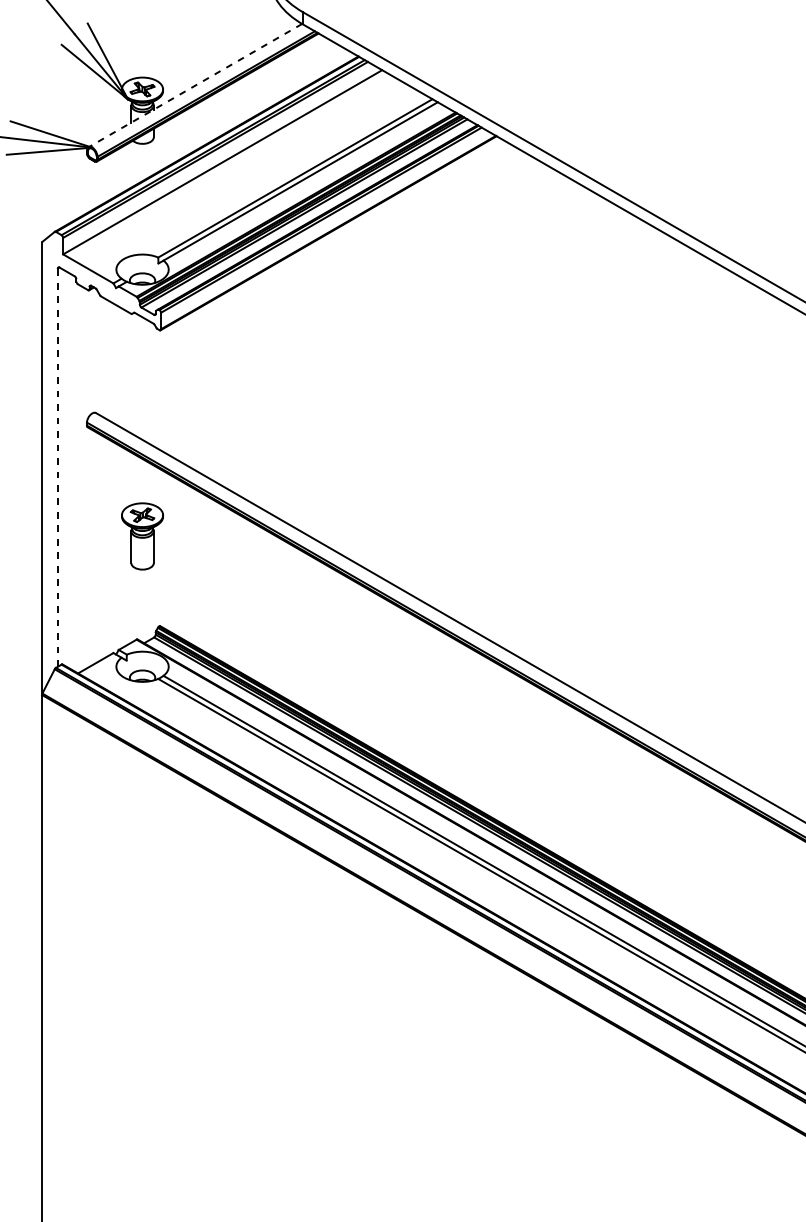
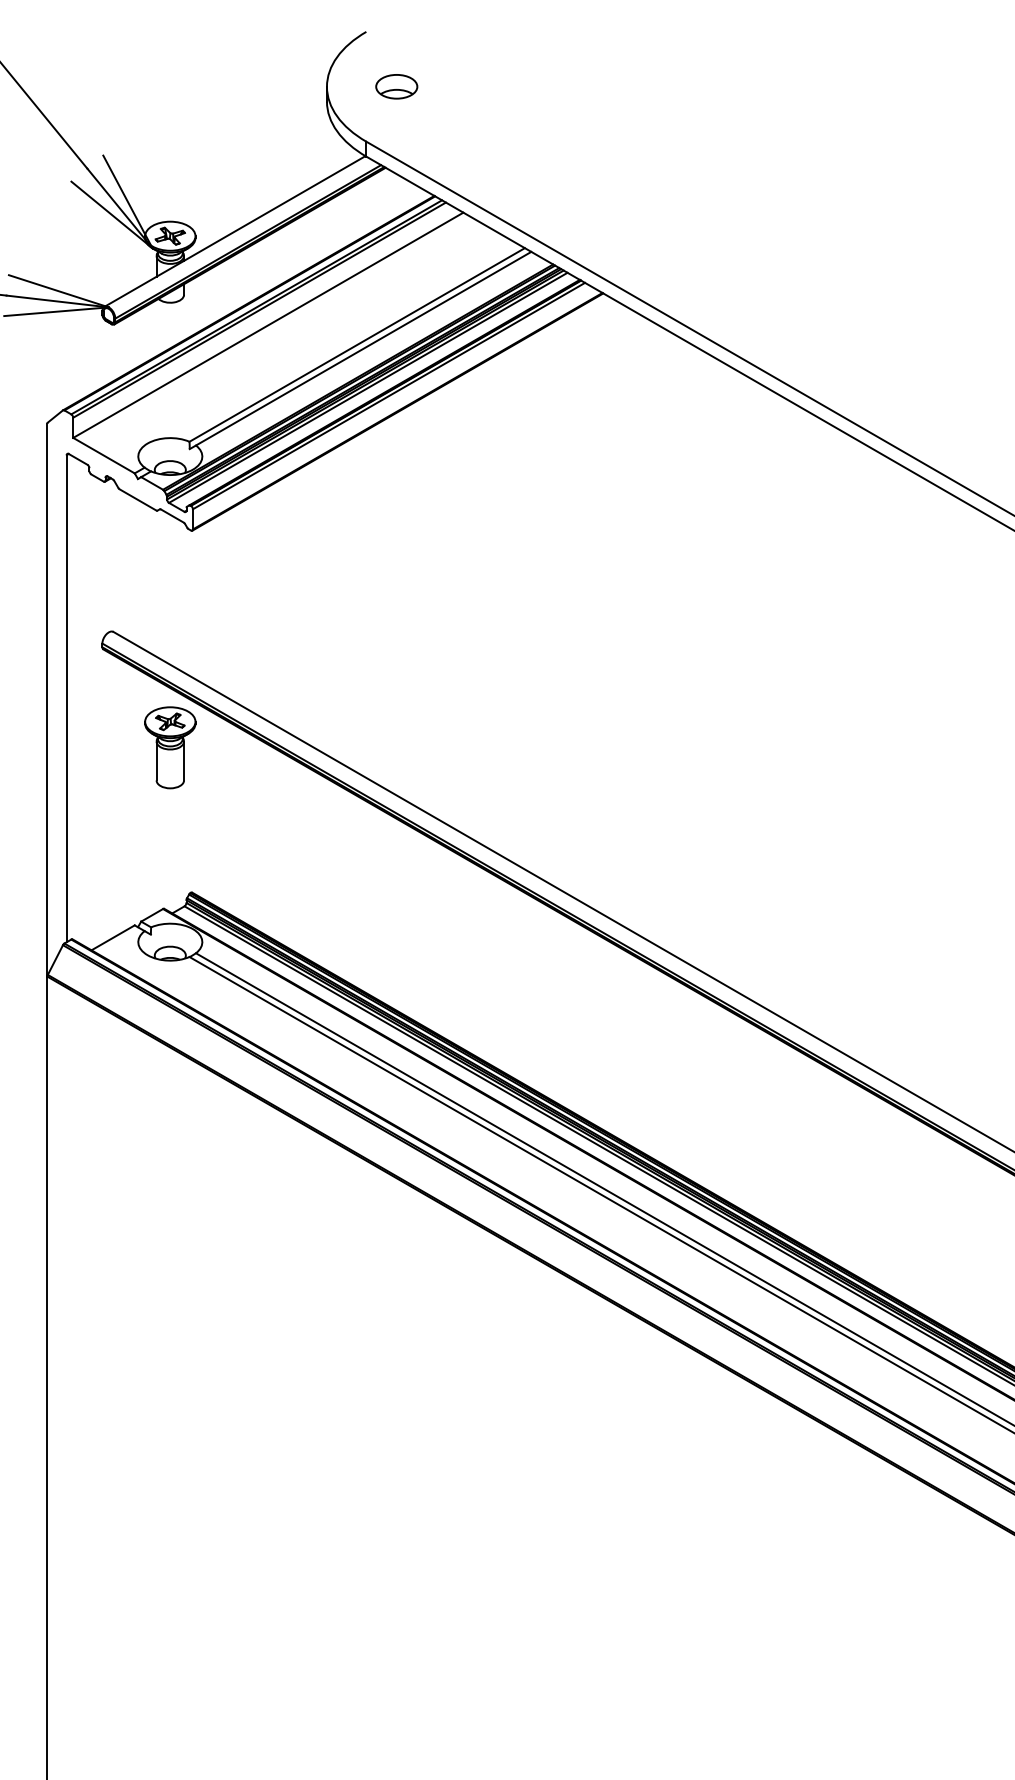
line: (195, 85) -> (234, 231), dashed -> solid
line: (57, 467) -> (66, 698), dashed -> solid
part: (142, 536) -> (170, 747), moved

